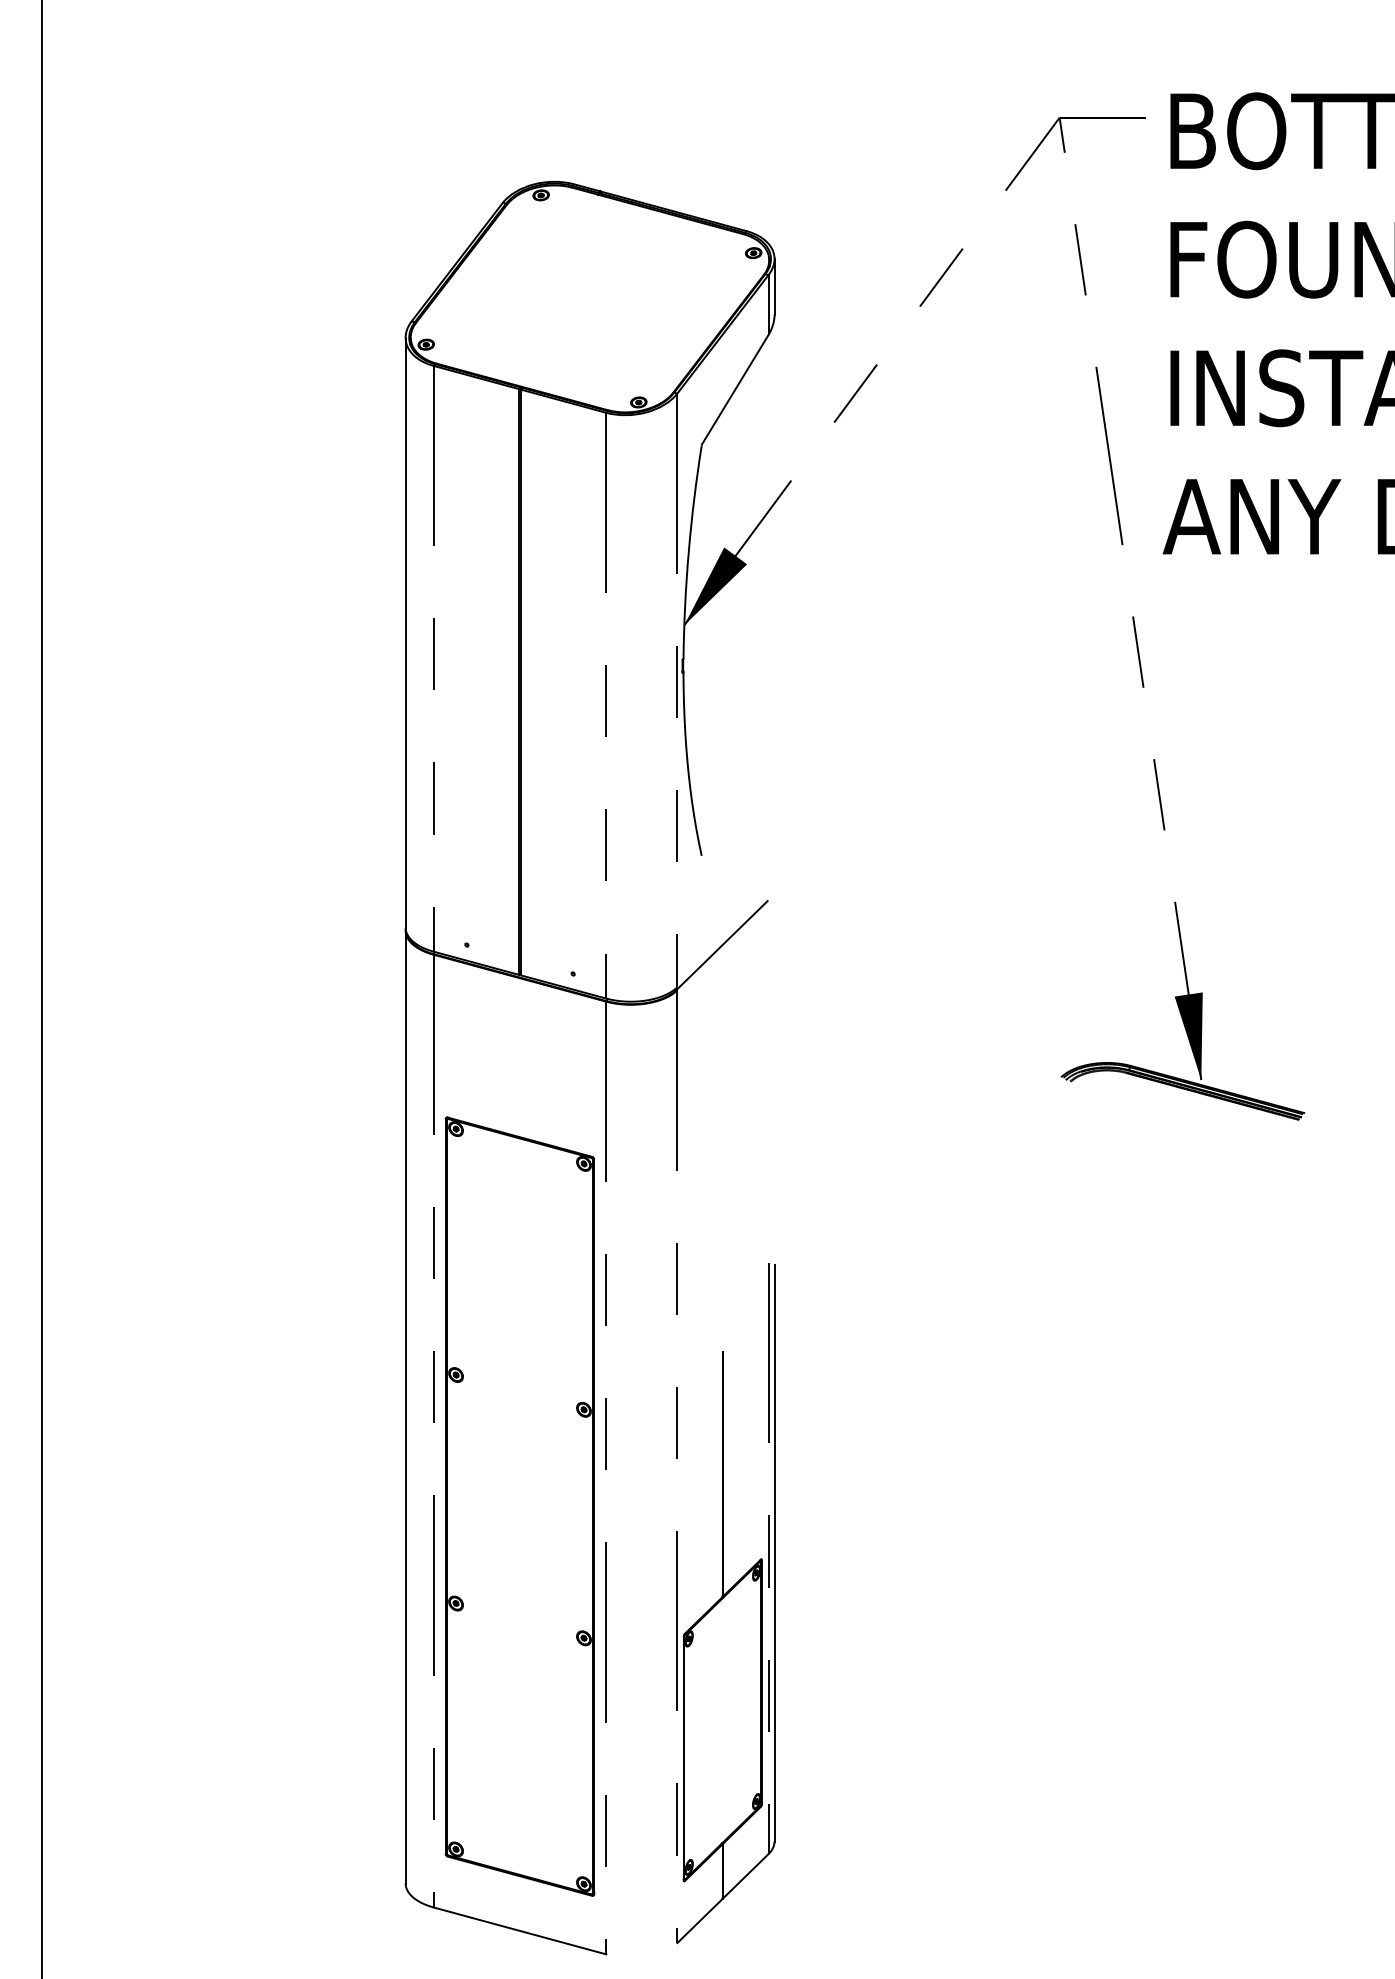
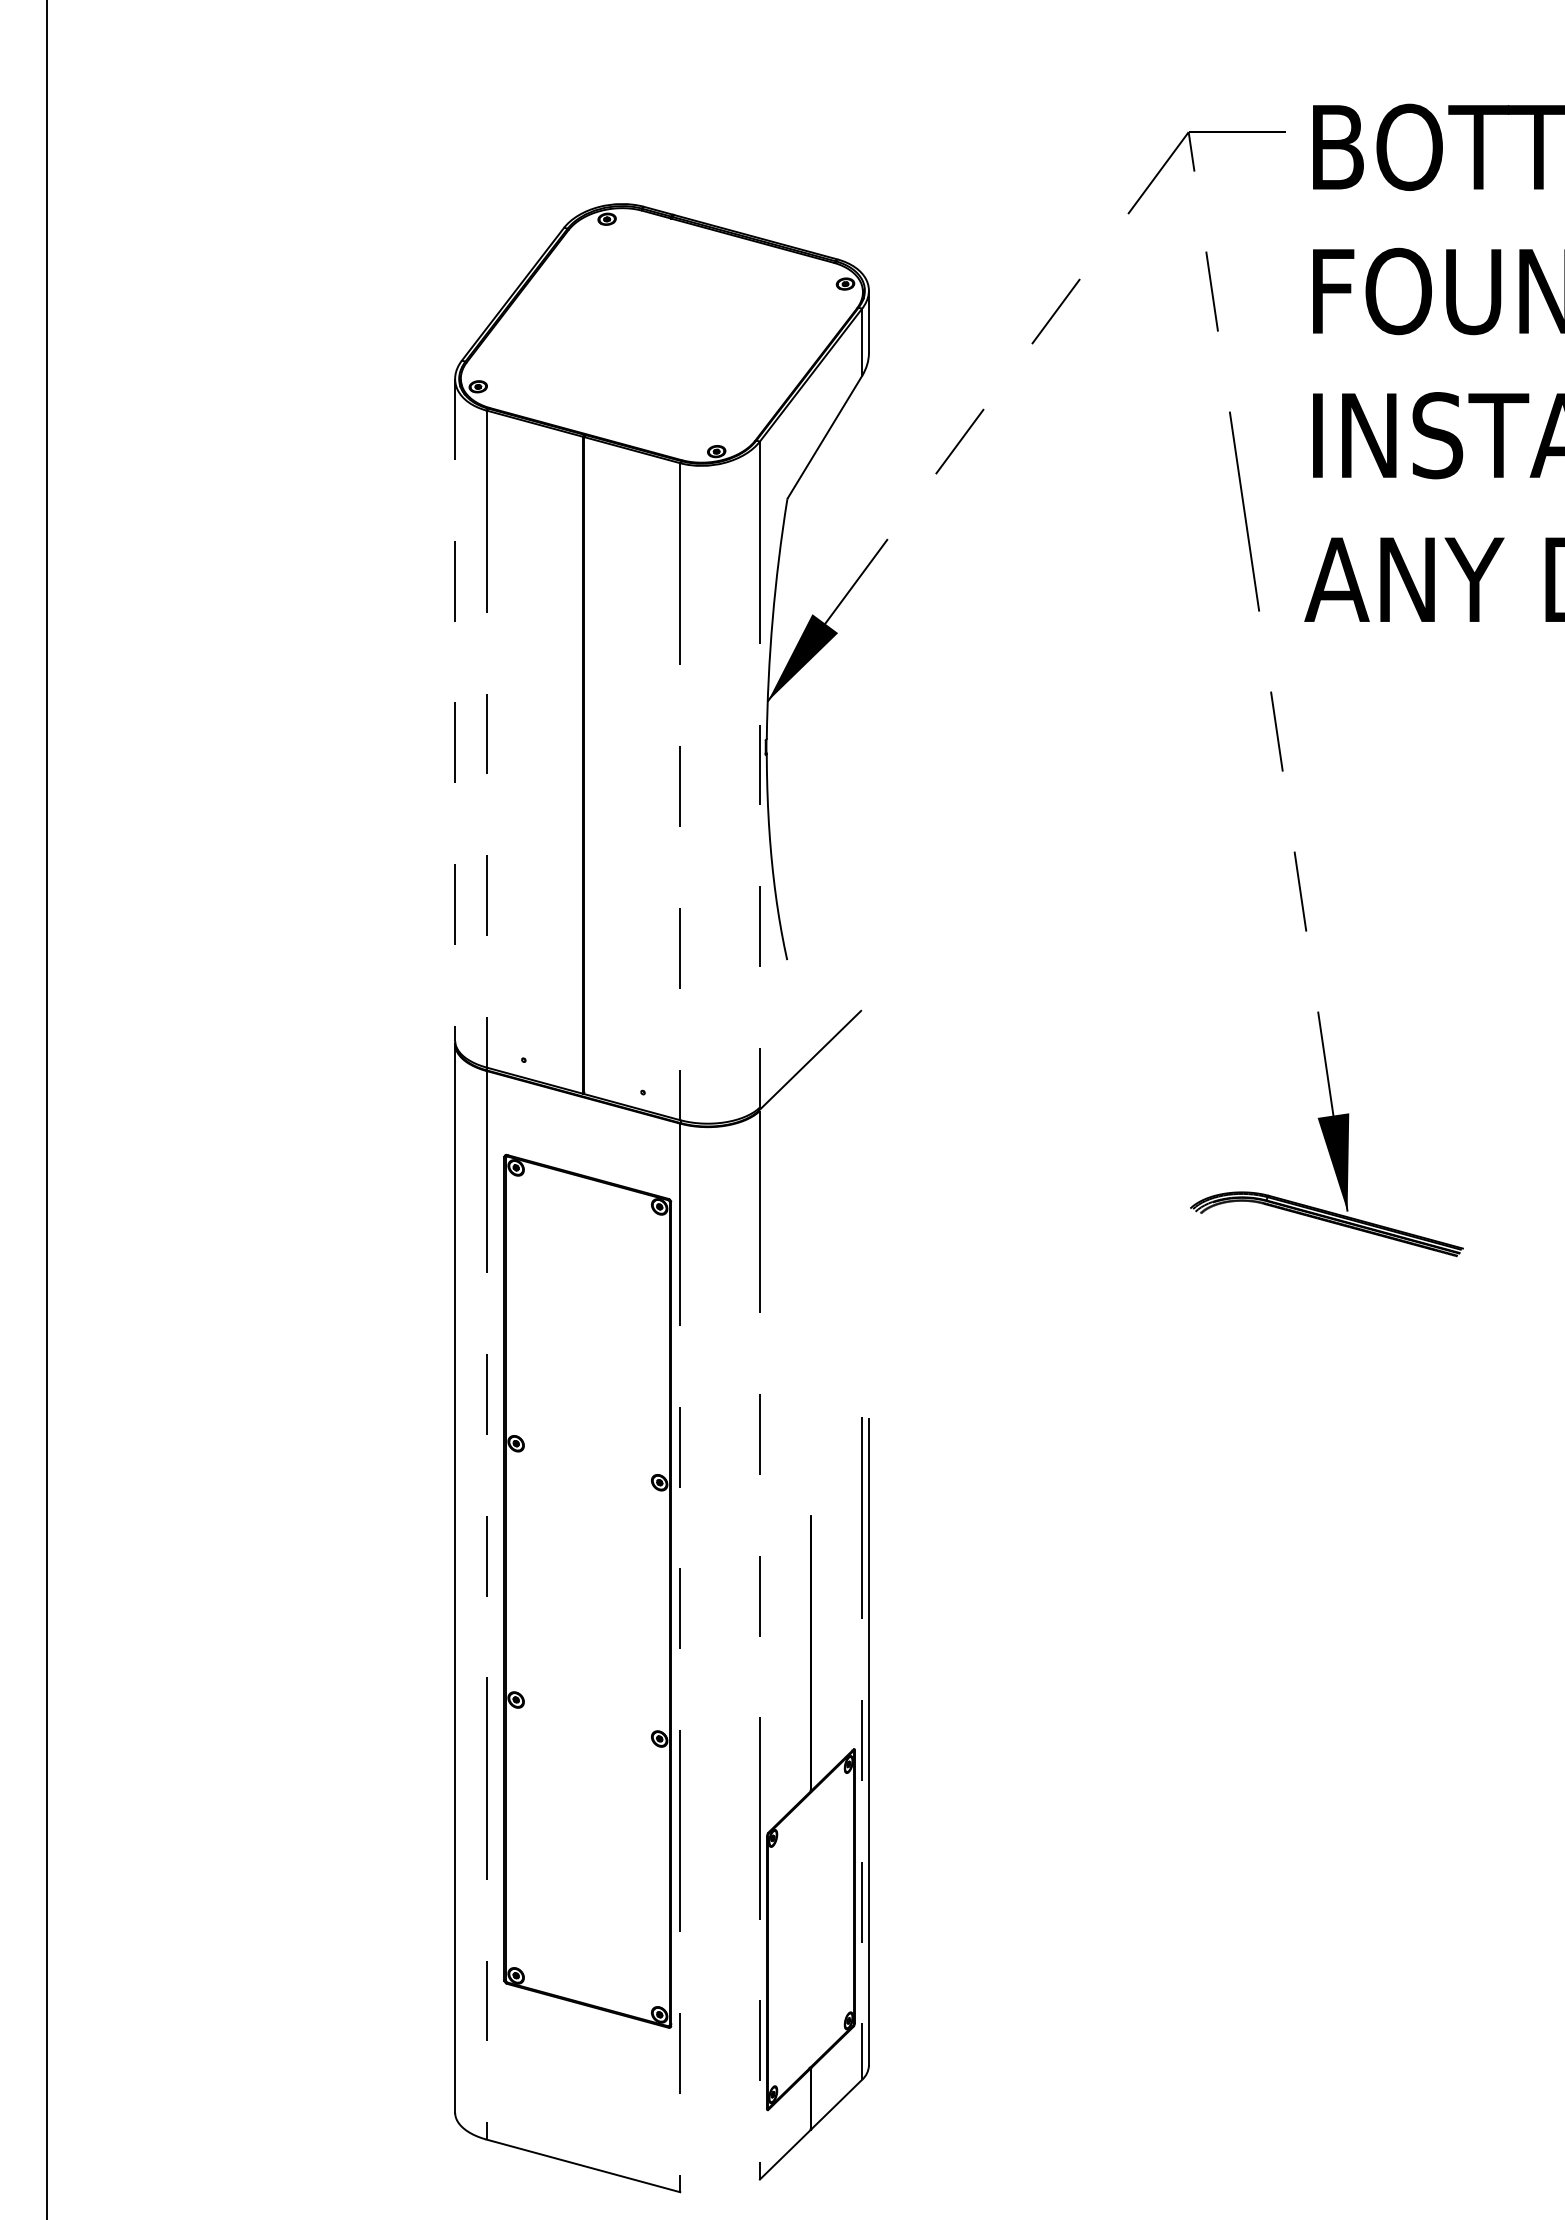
line: (405, 632) -> (454, 709), solid -> dashed
part: (519, 1506) -> (587, 1591), moved

